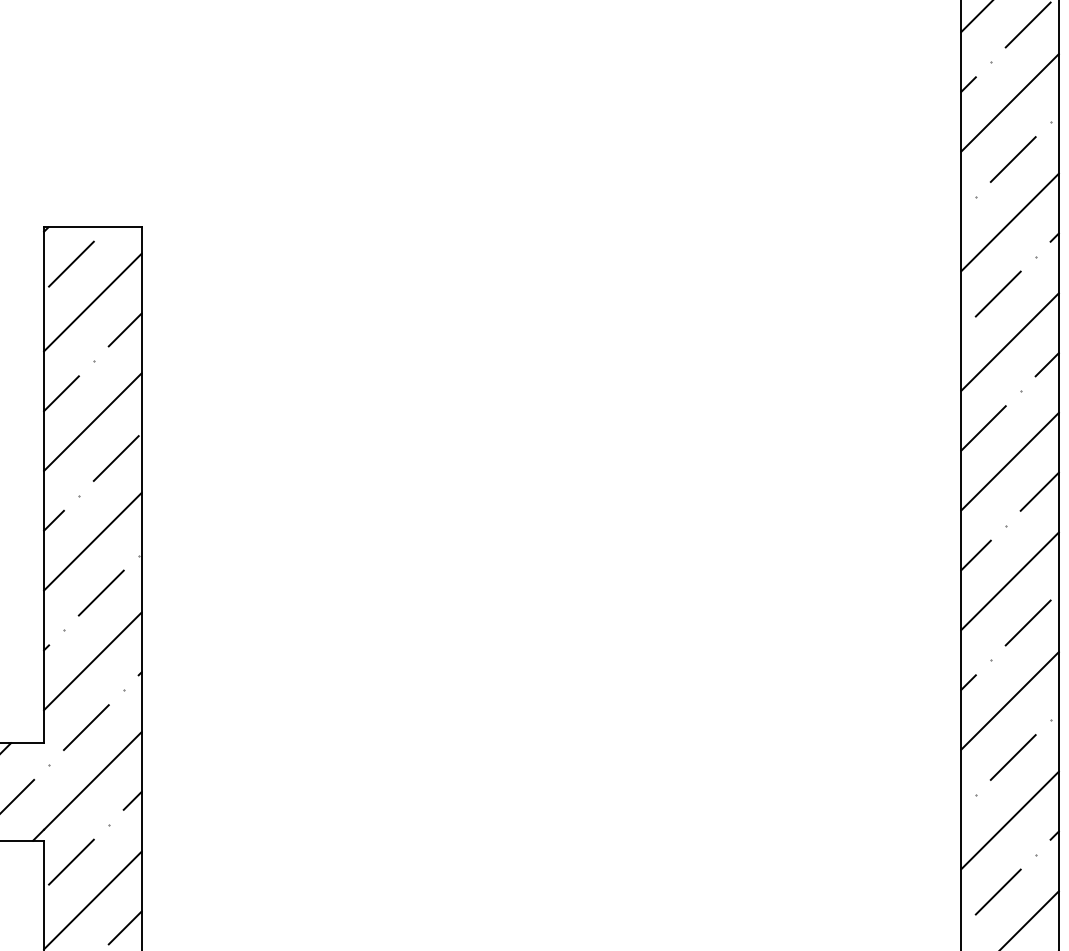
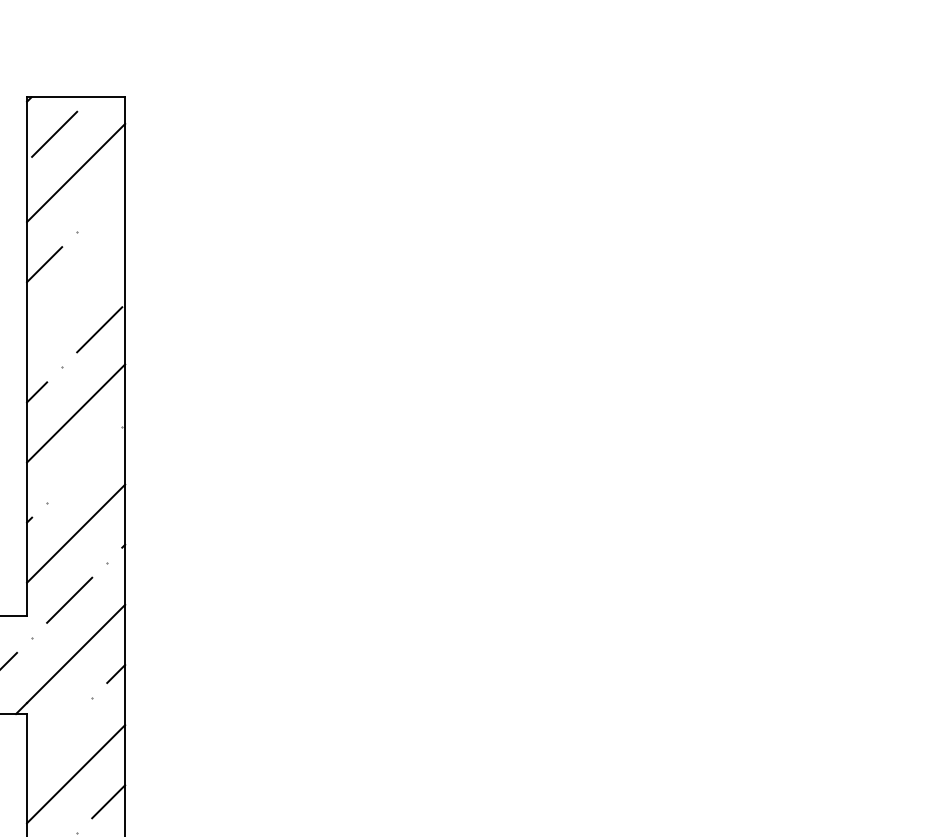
line: (124, 329) -> (107, 200), removed
line: (92, 421) -> (75, 292), removed
line: (100, 592) -> (83, 464), removed
line: (71, 861) -> (54, 734), removed

